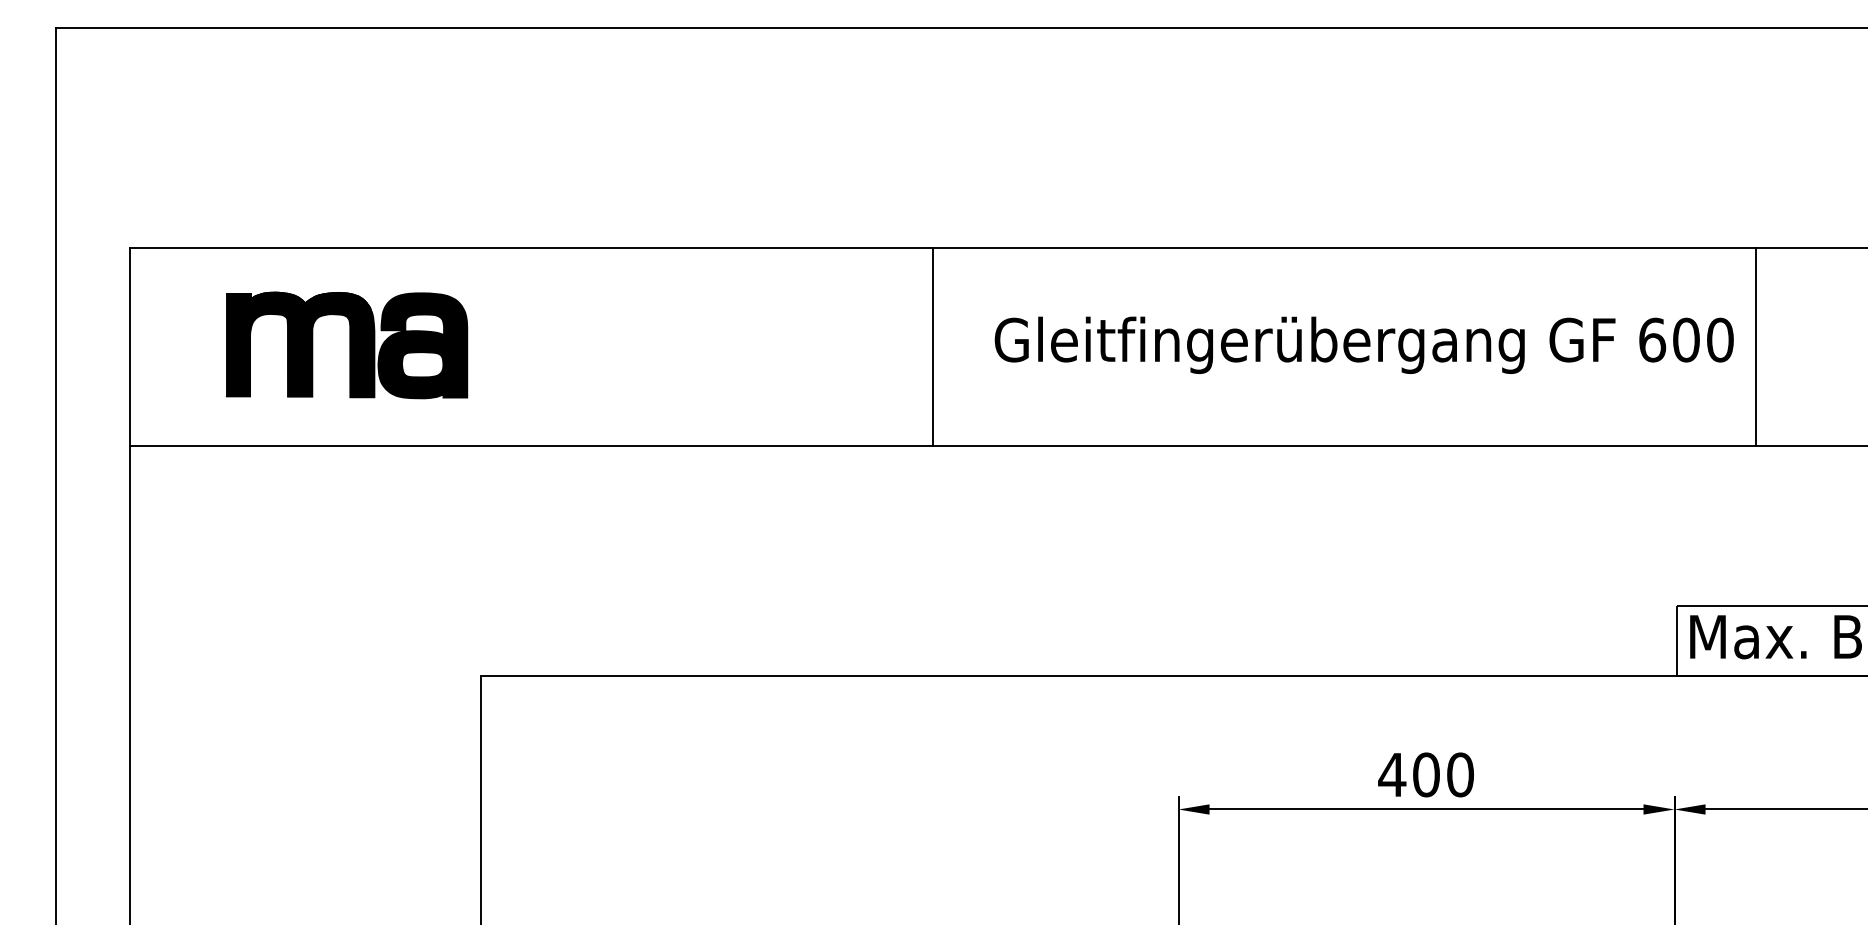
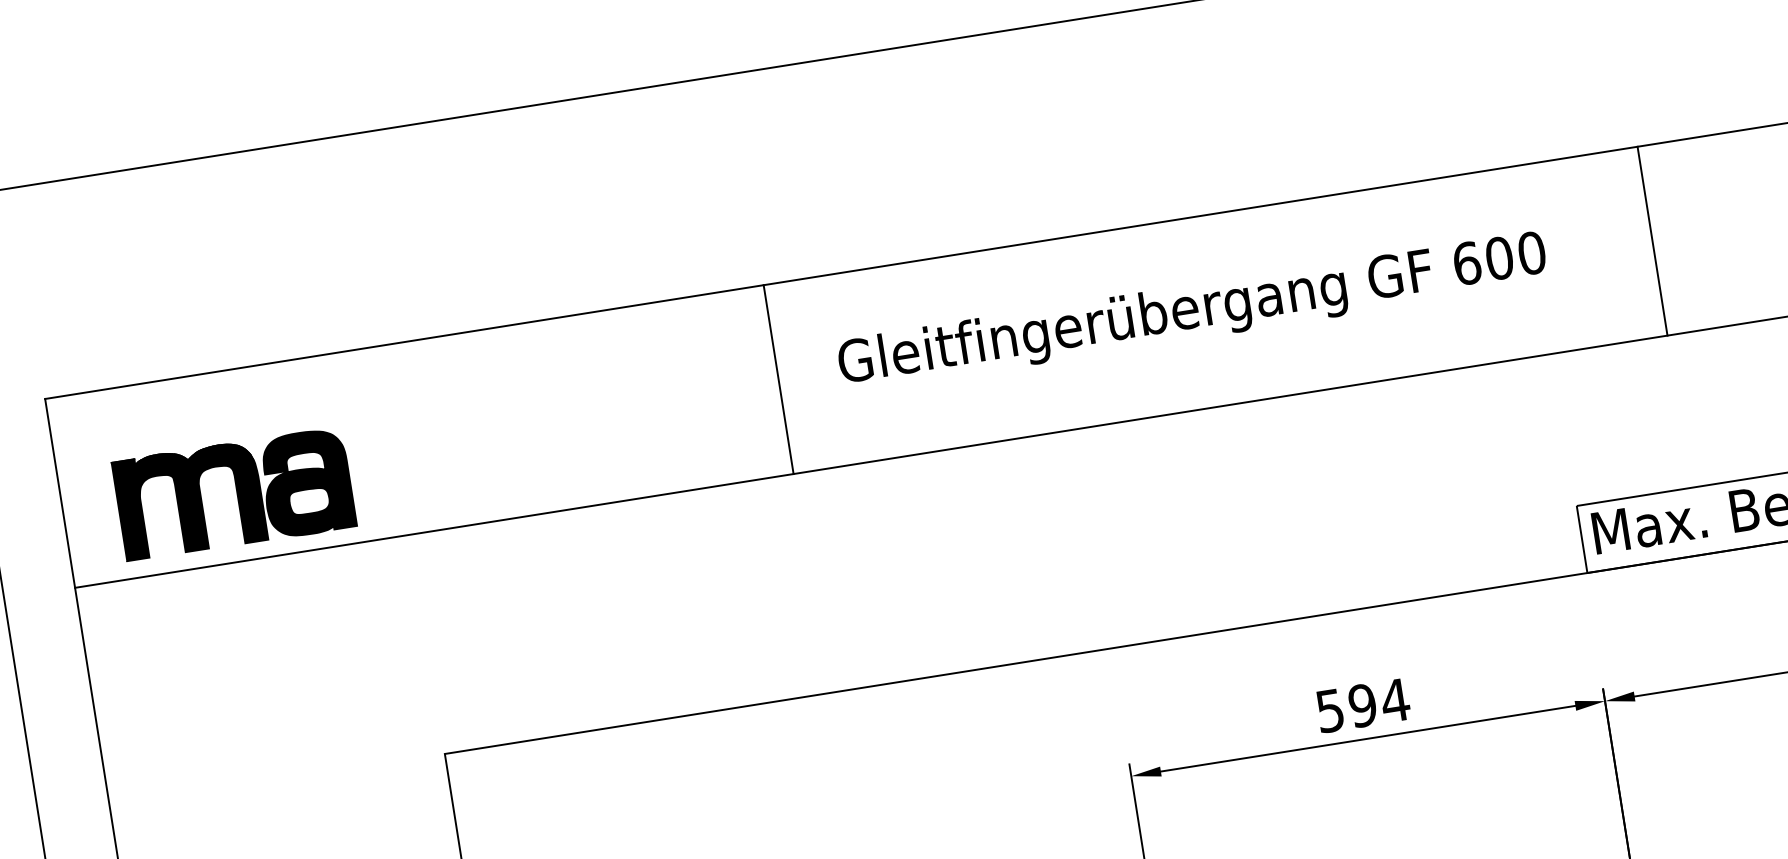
text: (1363, 344) -> (1191, 311), moved
part: (346, 345) -> (233, 494), moved
line: (933, 347) -> (778, 379), moved
line: (1756, 347) -> (1652, 241), moved
text: (1426, 774) -> (1362, 705), 400 -> 594

